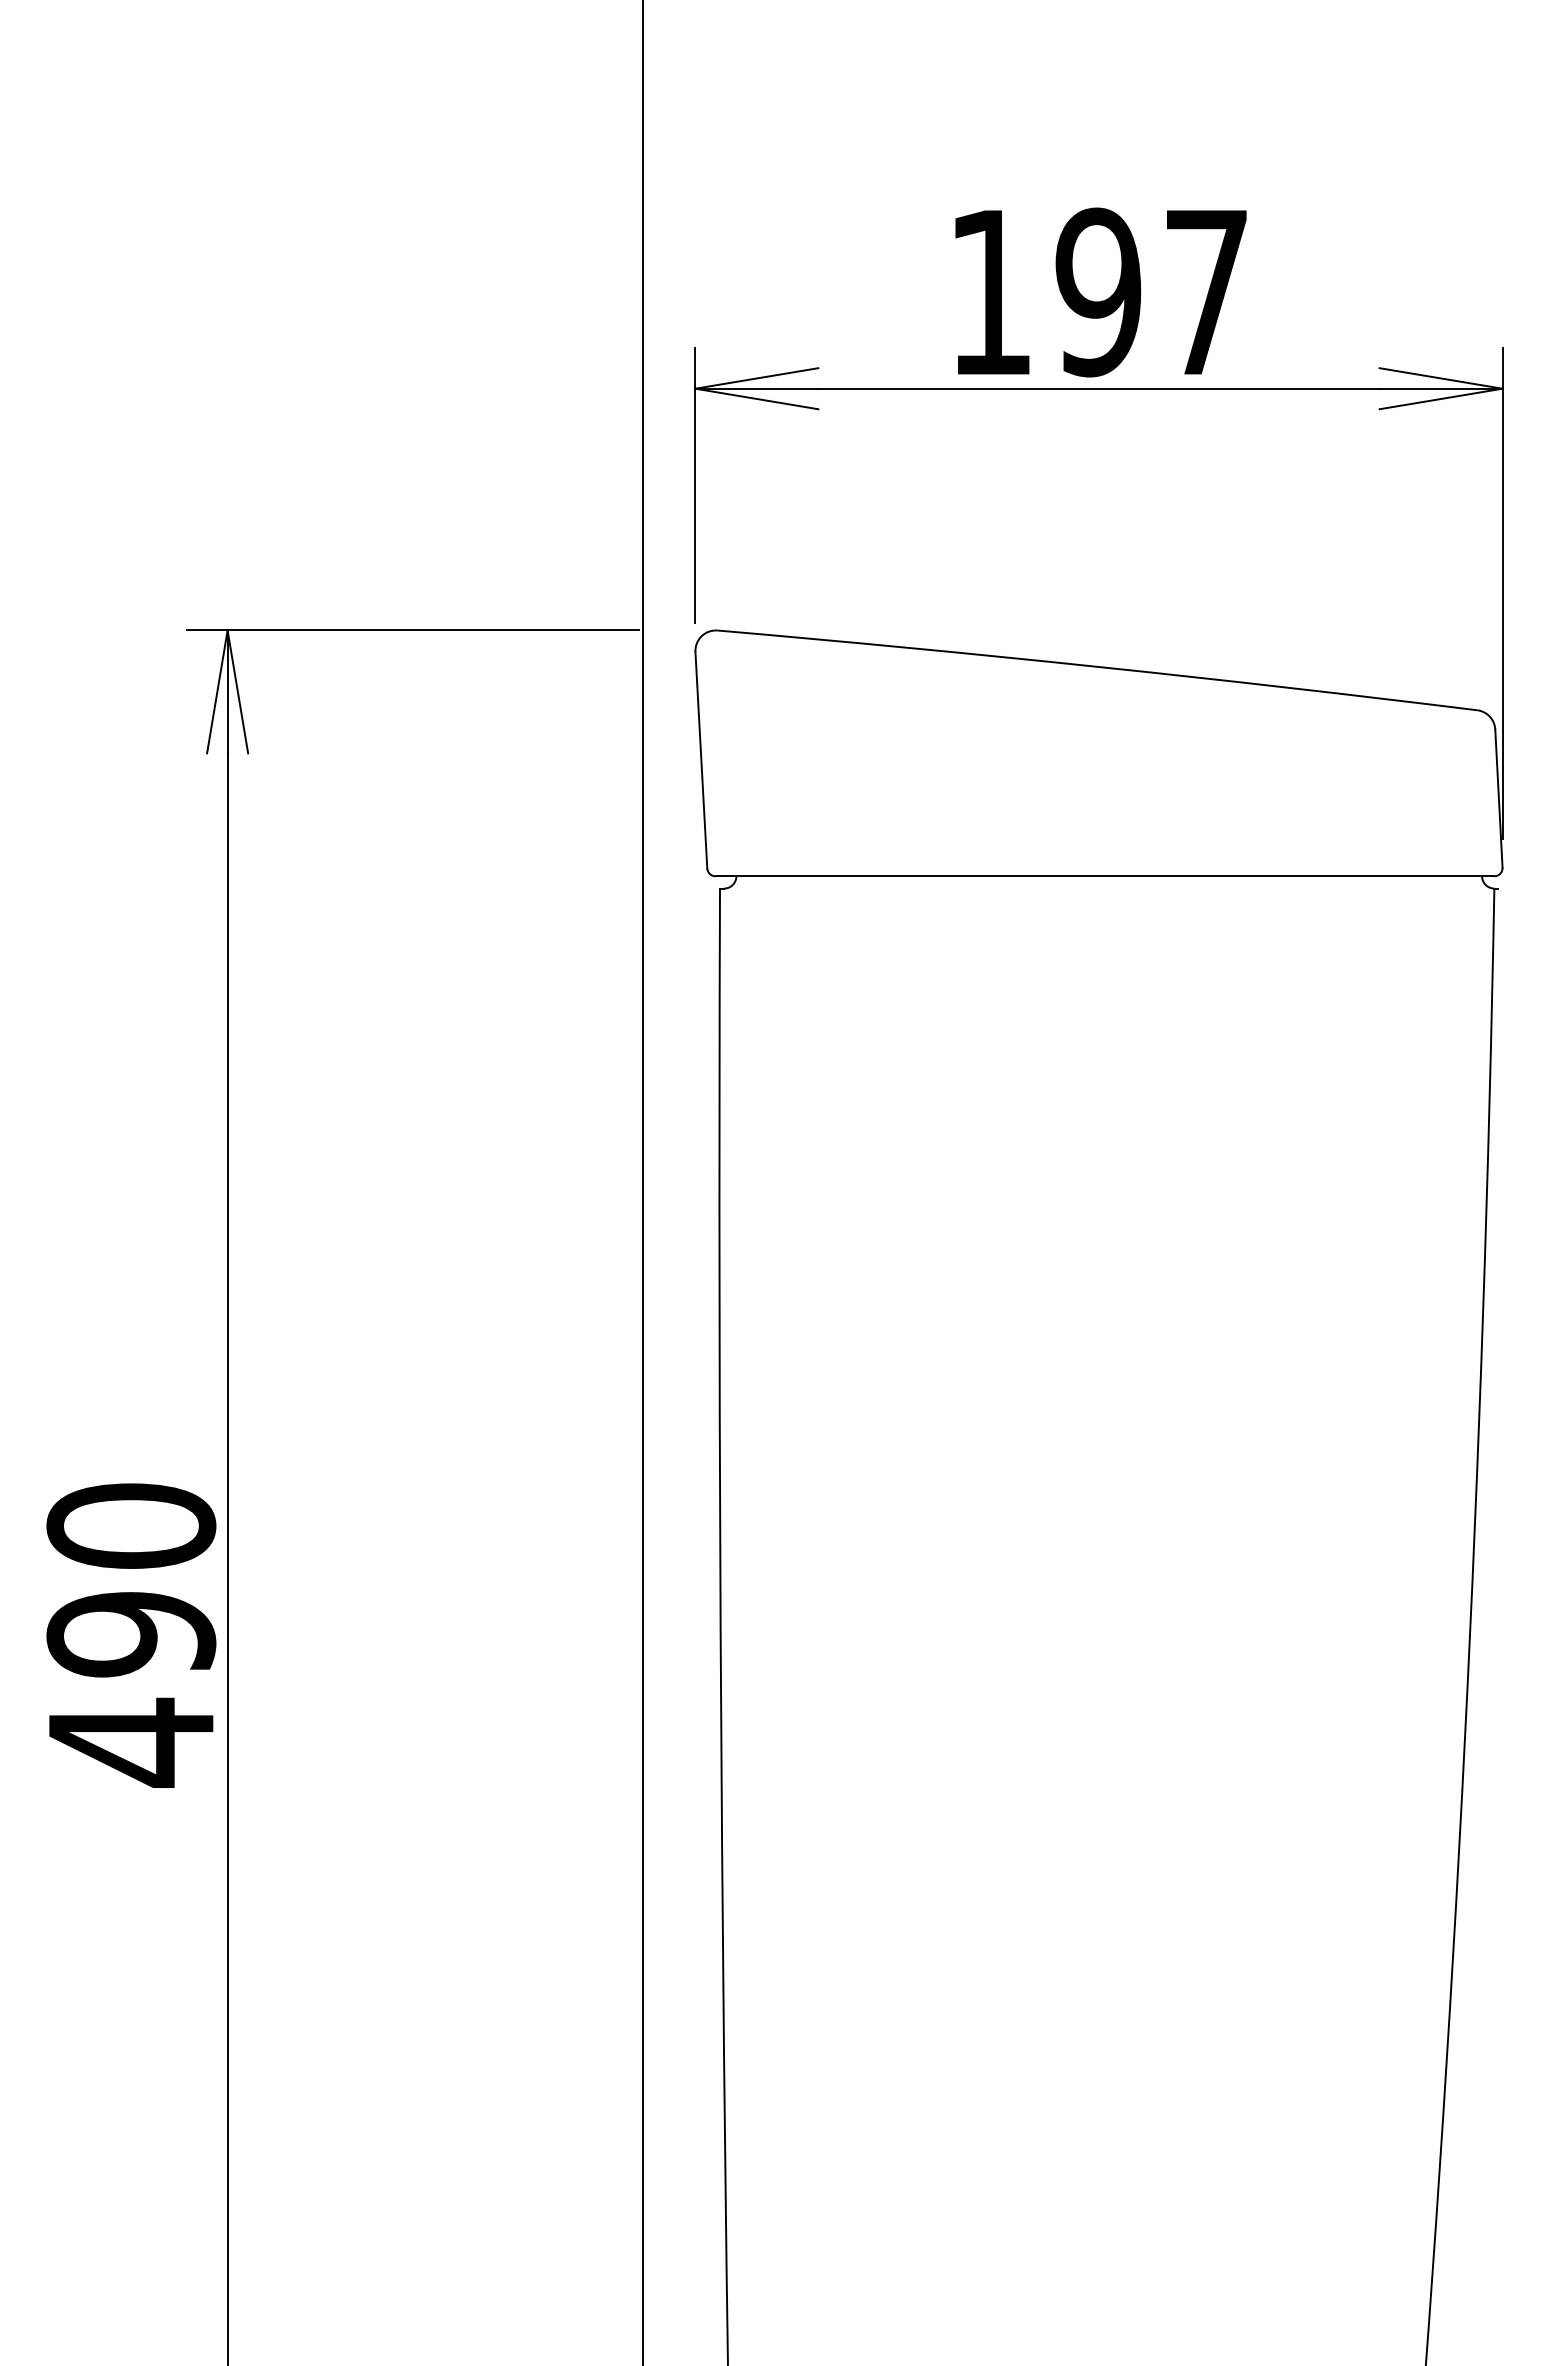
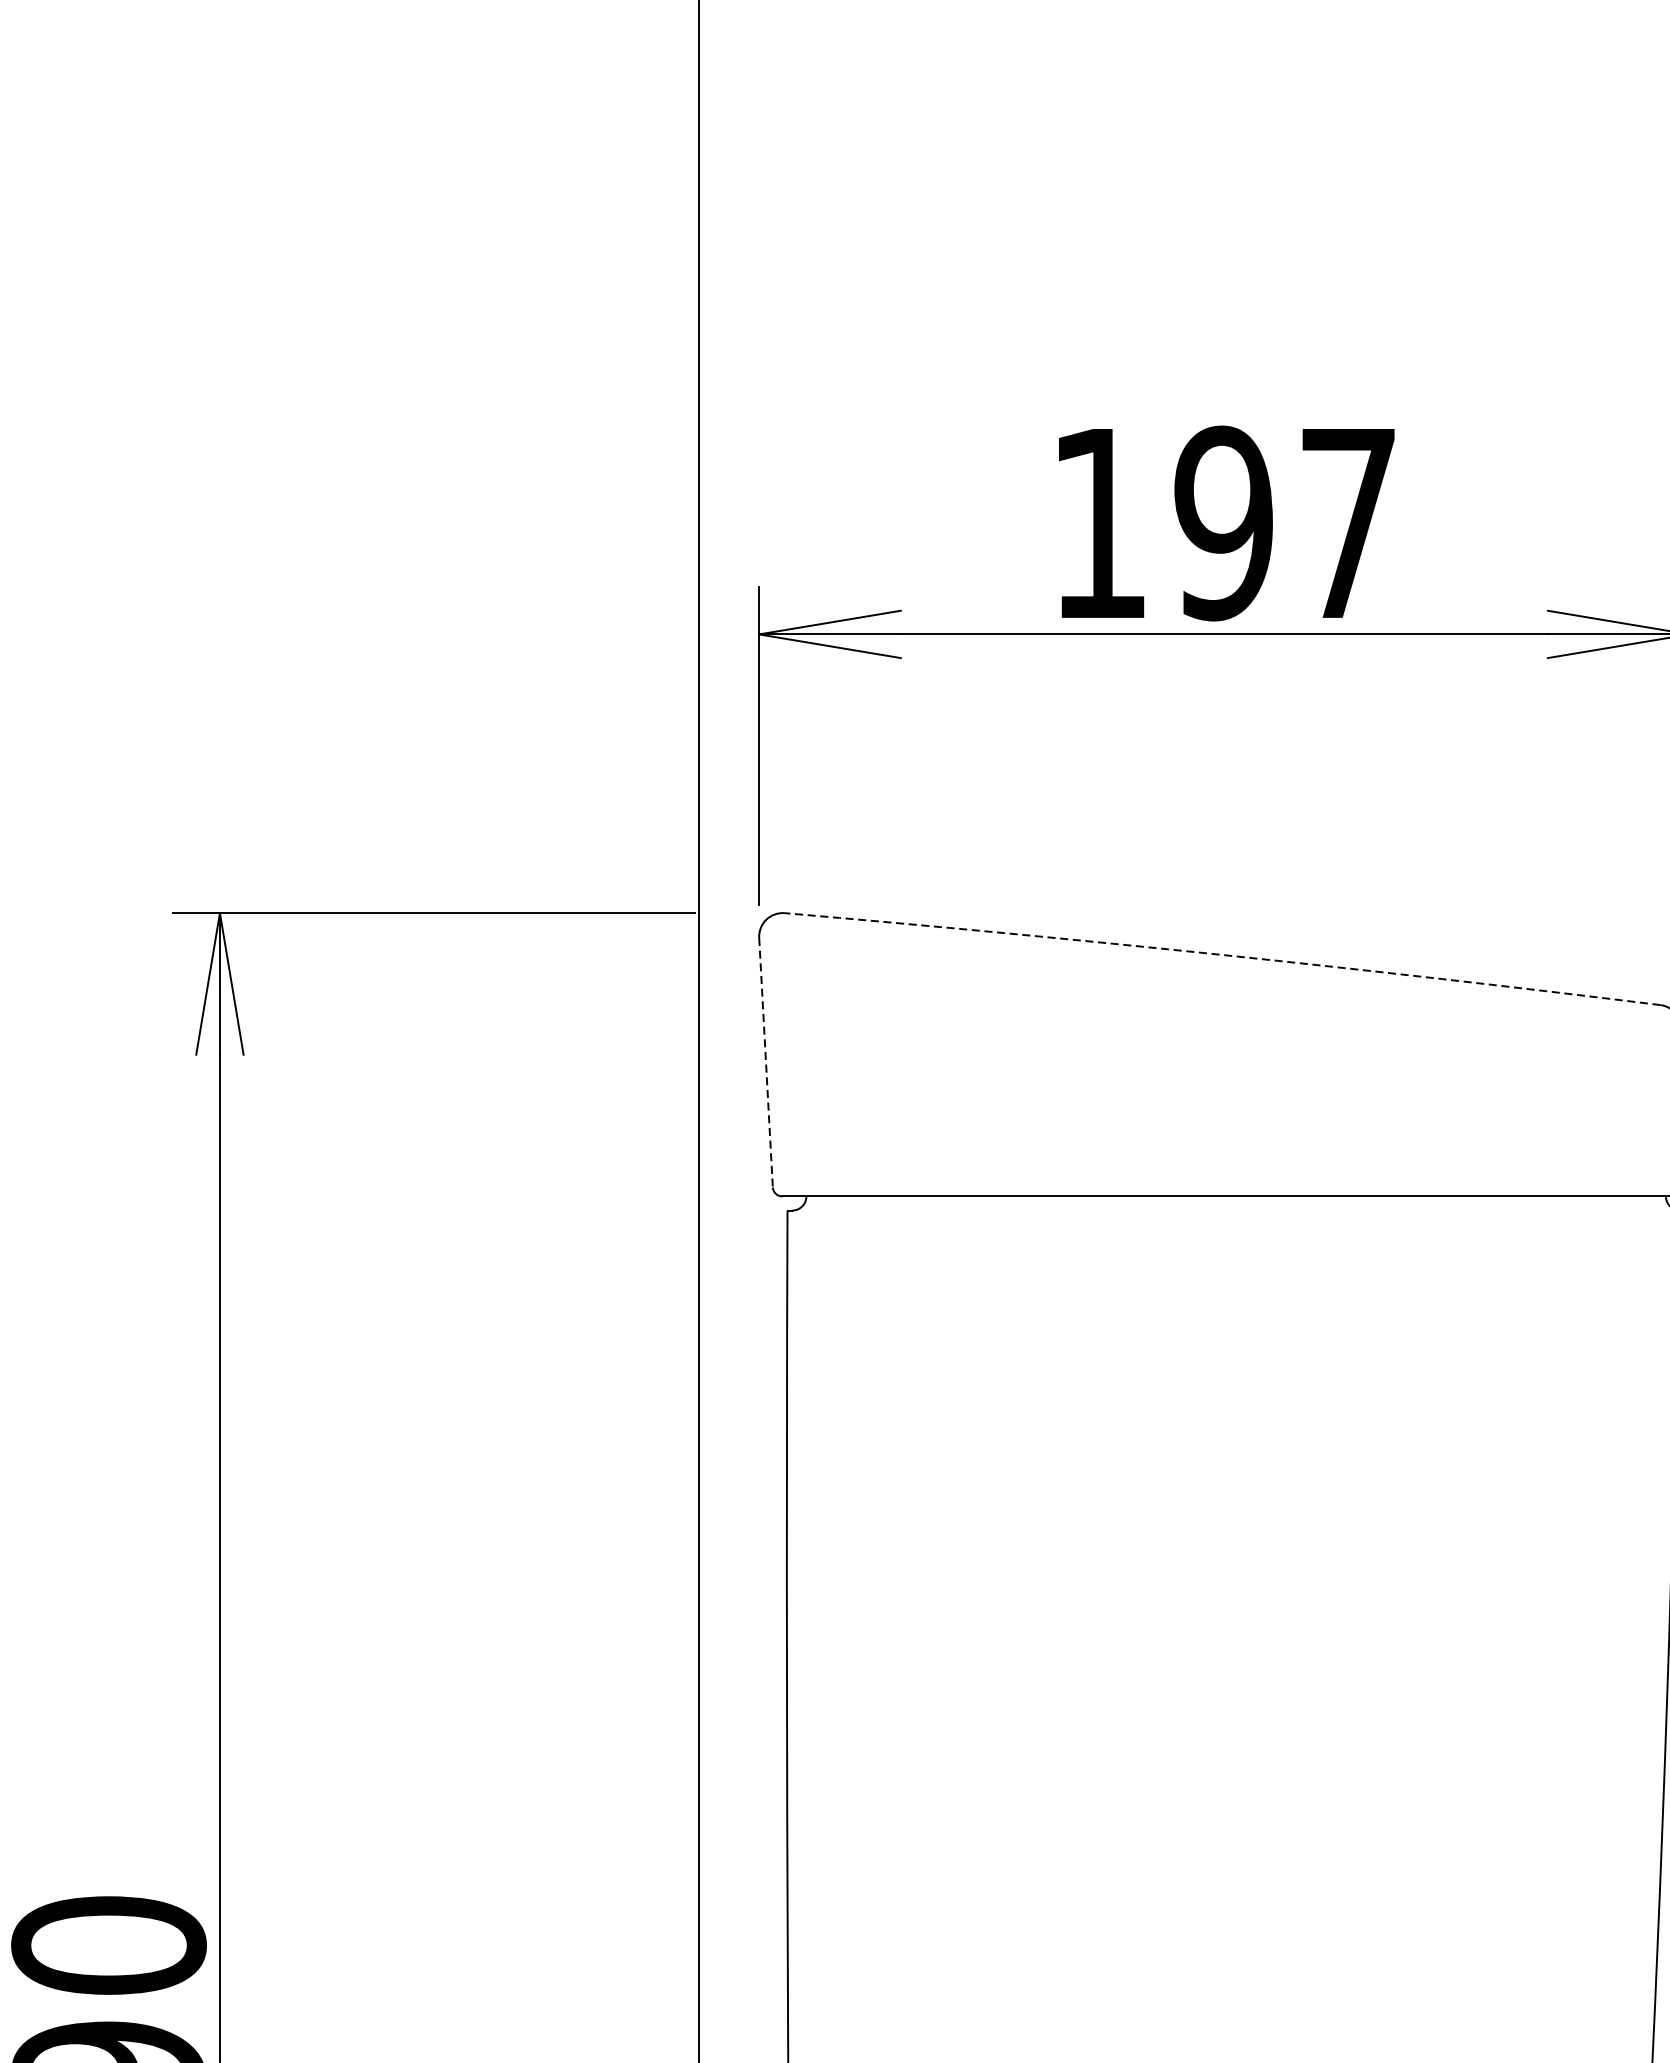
arc: (1097, 666) -> (1222, 954), solid -> dashed
line: (701, 760) -> (766, 1062), solid -> dashed

